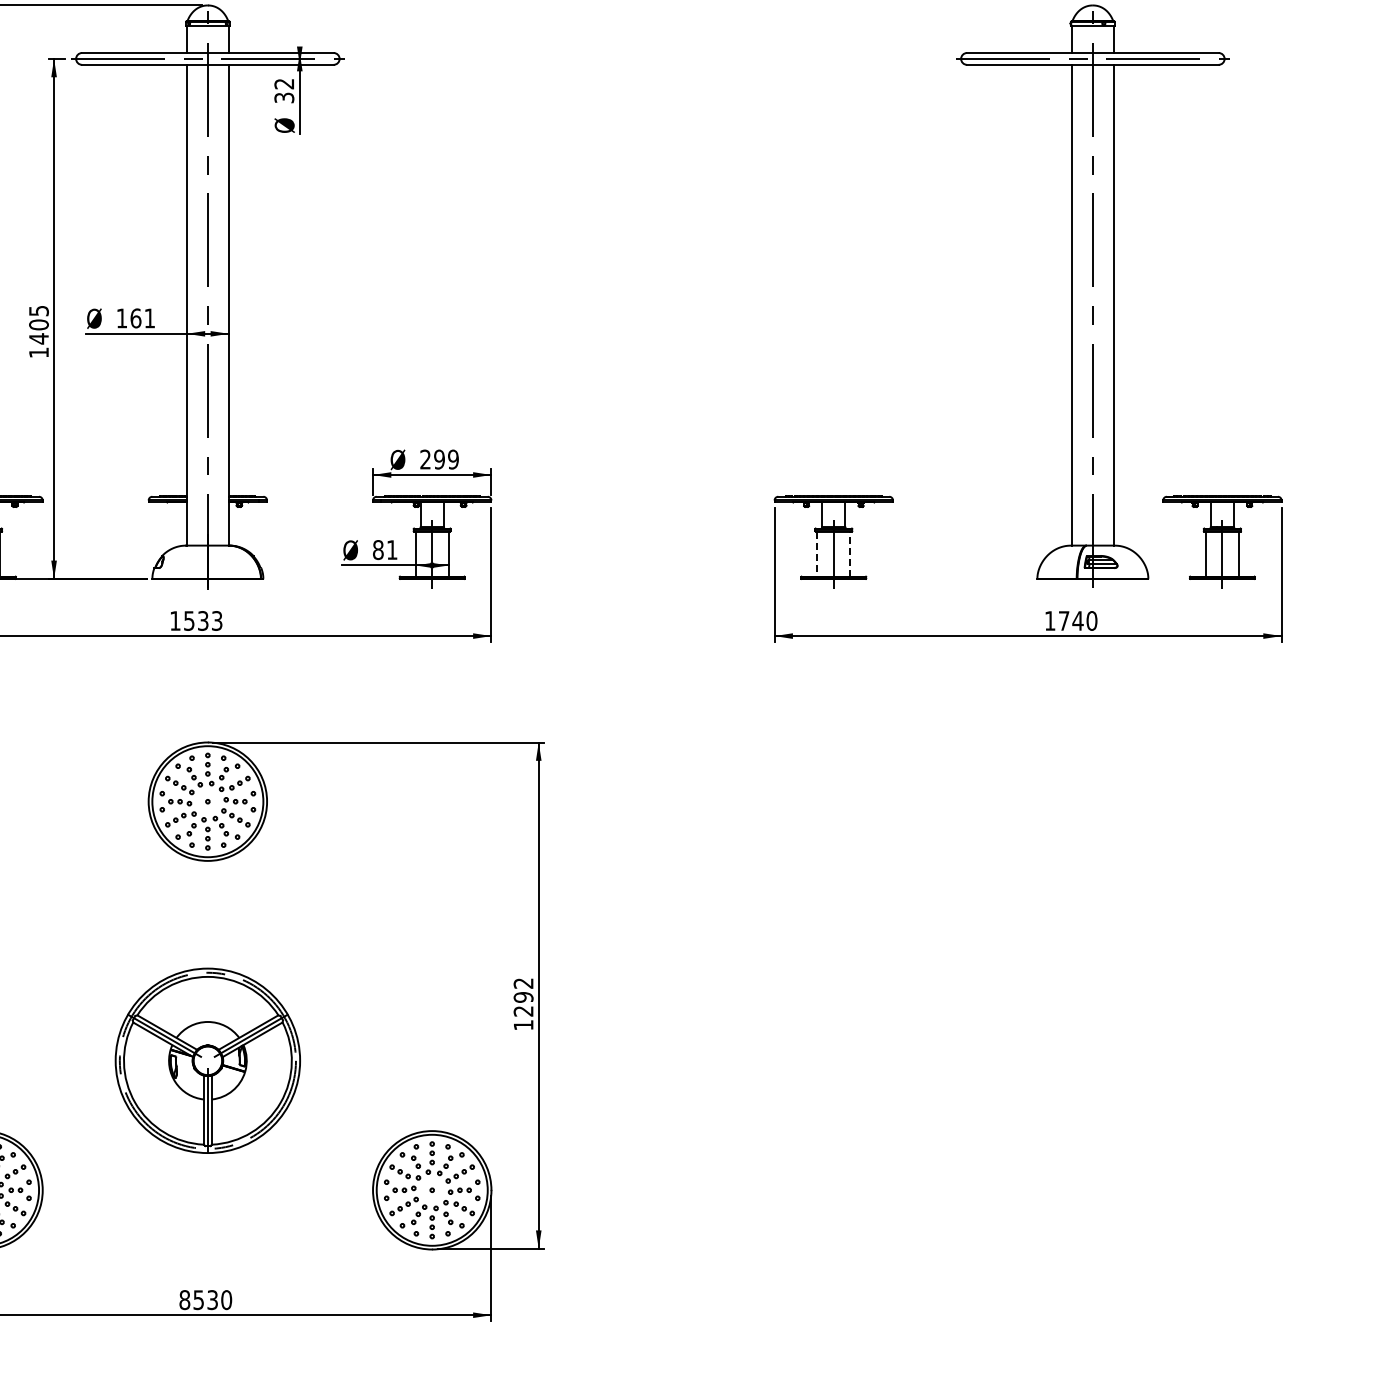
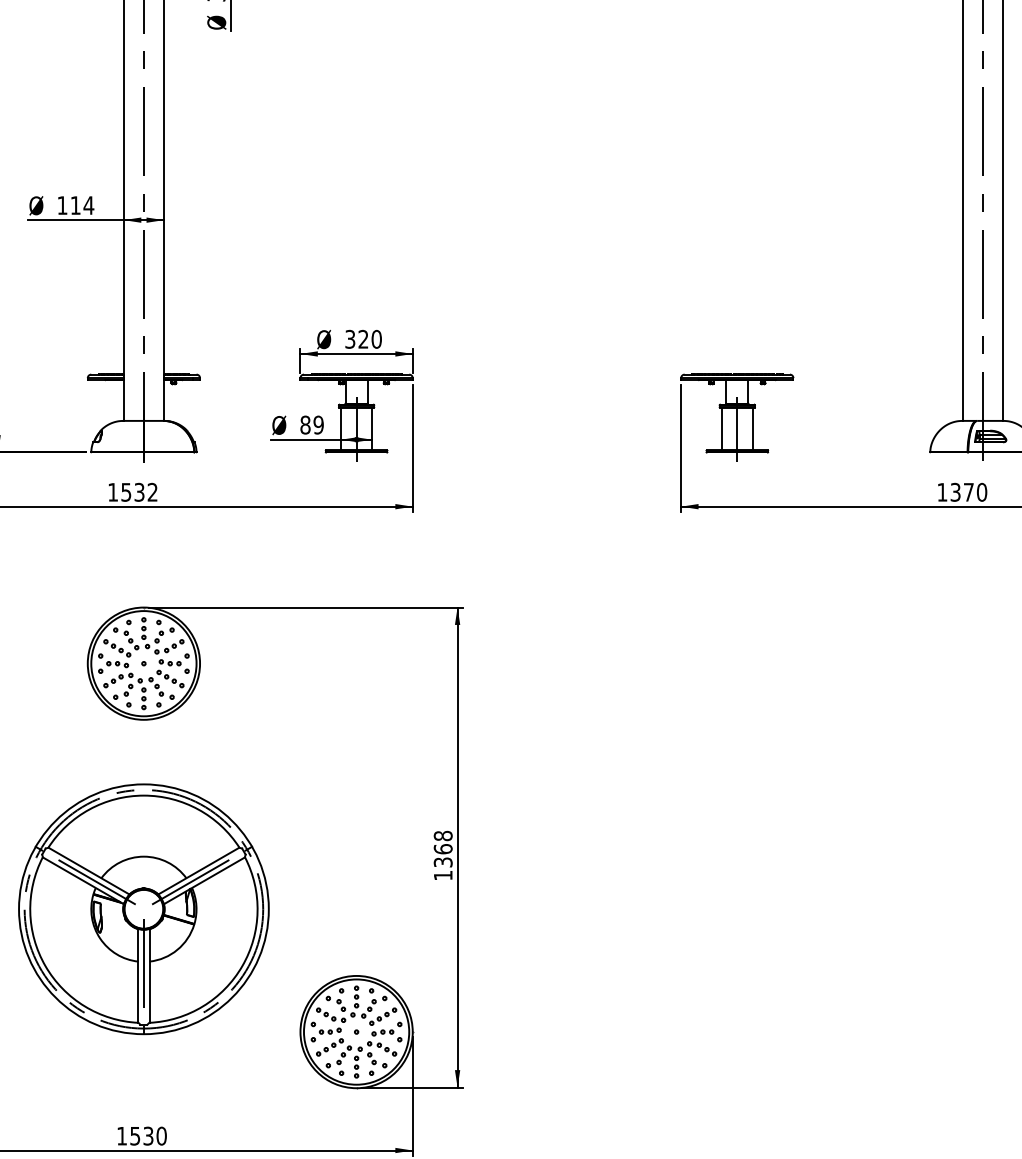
text: (142, 318) -> (81, 205), 161 -> 114
text: (439, 459) -> (363, 339), 299 -> 320
text: (391, 549) -> (317, 424), 81 -> 89
line: (817, 554) -> (721, 429), dashed -> solid
line: (850, 554) -> (753, 429), dashed -> solid
text: (217, 620) -> (153, 491), 1533 -> 1532
text: (1070, 620) -> (961, 491), 1740 -> 1370
text: (523, 997) -> (443, 849), 1292 -> 1368
part: (207, 1060) -> (143, 909), size x1.43
text: (184, 1300) -> (121, 1136), 8530 -> 1530

